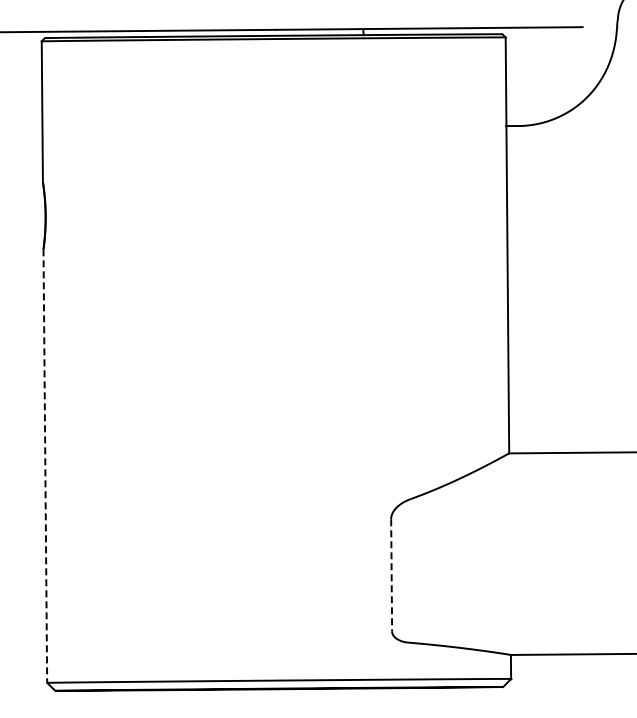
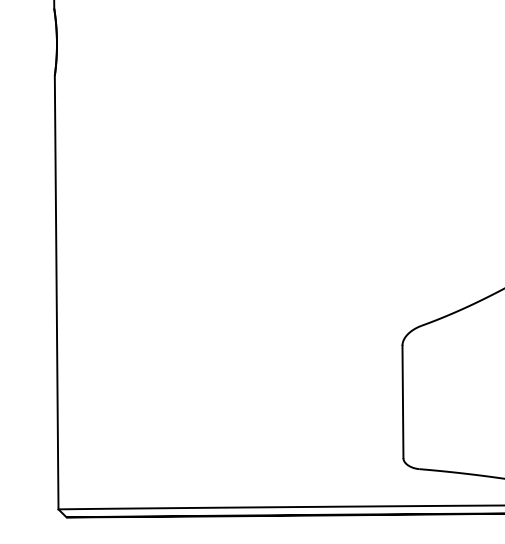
line: (45, 466) -> (56, 293), dashed -> solid
line: (391, 575) -> (402, 402), dashed -> solid

